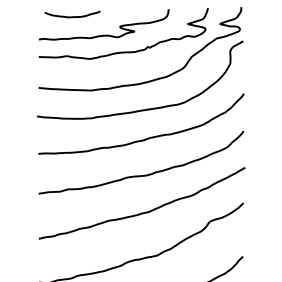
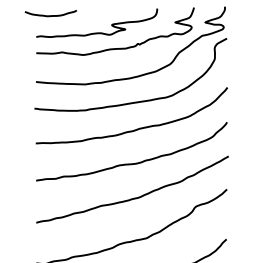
curve: (72, 16) -> (50, 15), moved

